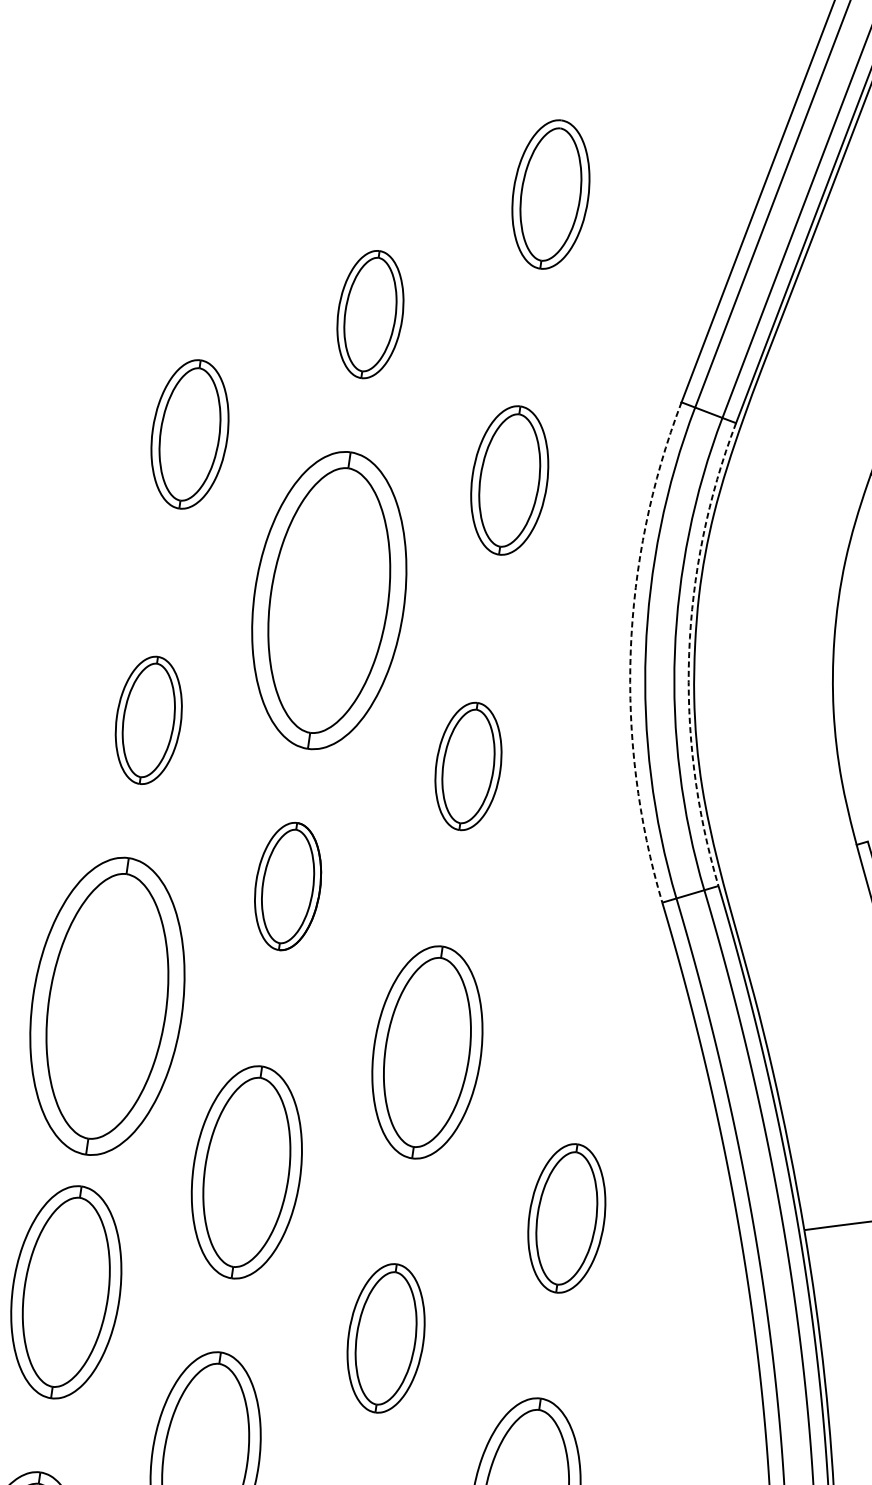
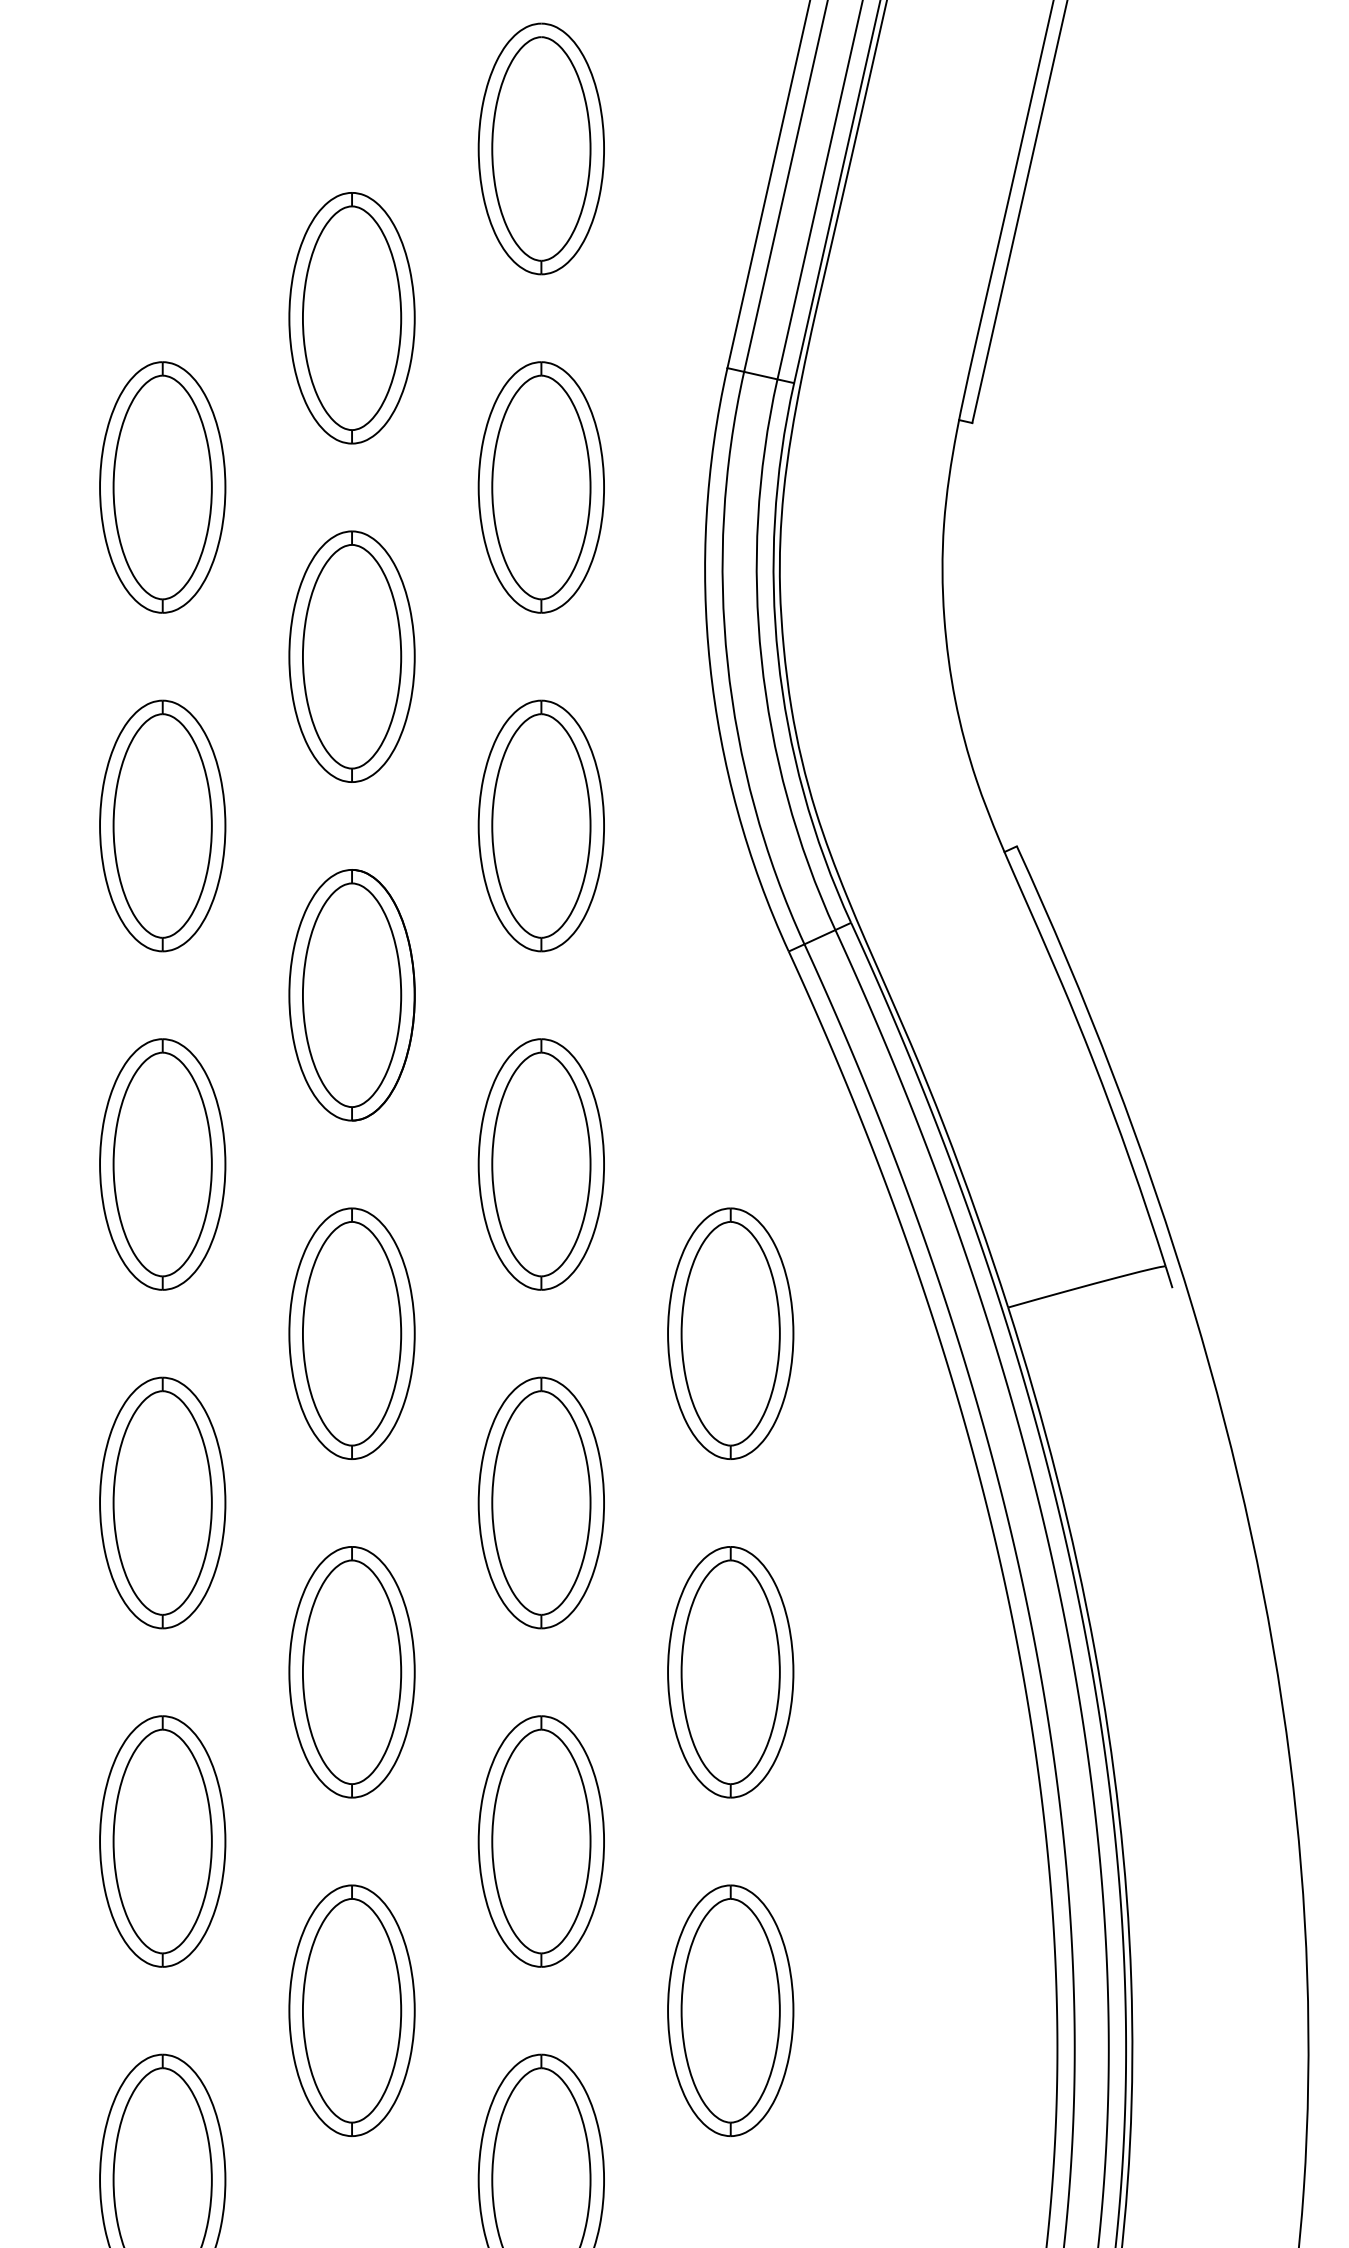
part: (550, 194) -> (540, 148), size x1.43
part: (369, 314) -> (351, 318), size x1.67
part: (189, 434) -> (162, 487), size x1.43
part: (509, 480) -> (540, 487), size x1.43
part: (328, 600) -> (351, 656), size x0.71
arc: (631, 650) -> (710, 664), dashed -> solid
arc: (689, 653) -> (778, 657), dashed -> solid
part: (148, 719) -> (162, 825), size x1.67
part: (467, 765) -> (540, 825), size x1.67
part: (287, 886) -> (351, 995), size x1.67
part: (107, 1006) -> (162, 1164), size x0.71
part: (566, 1218) -> (730, 1333), size x1.43
part: (385, 1337) -> (540, 1502), size x1.43

